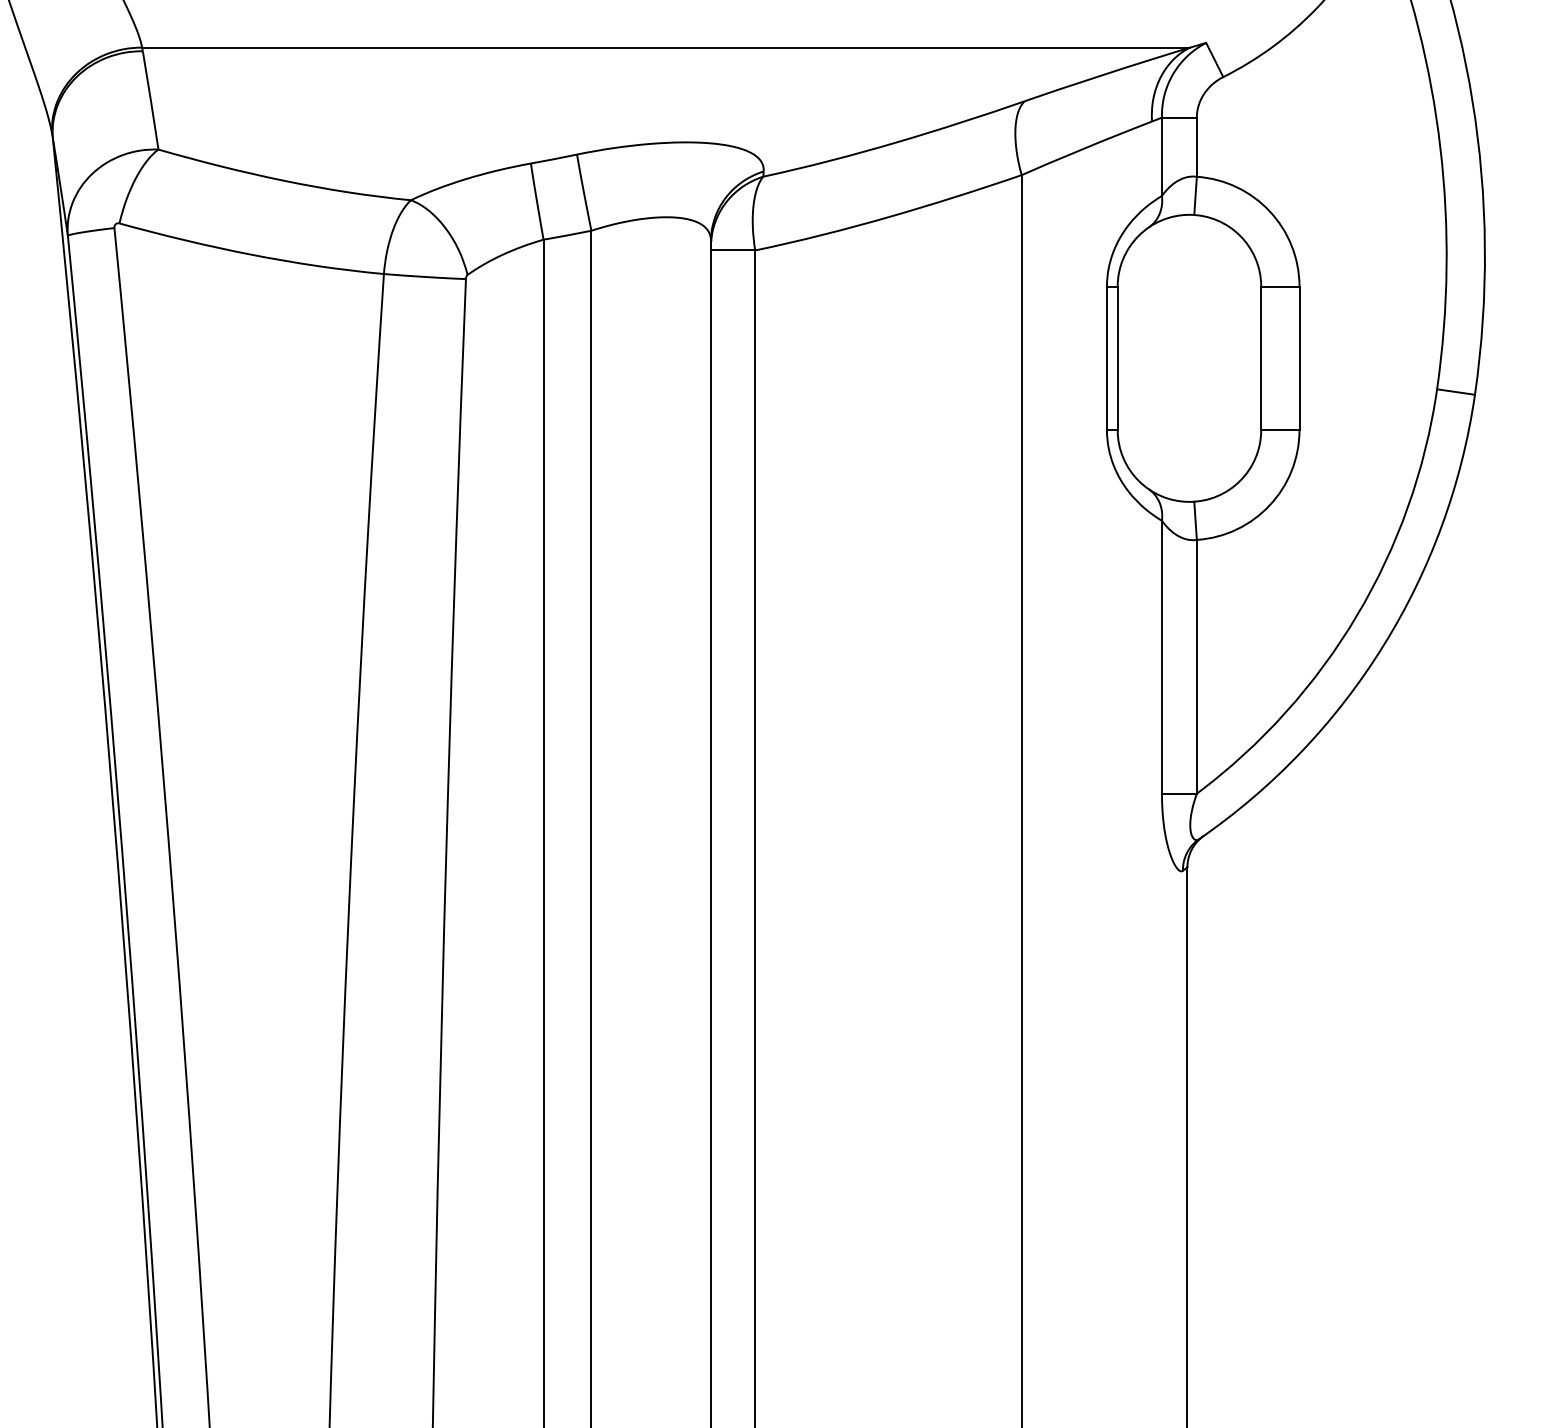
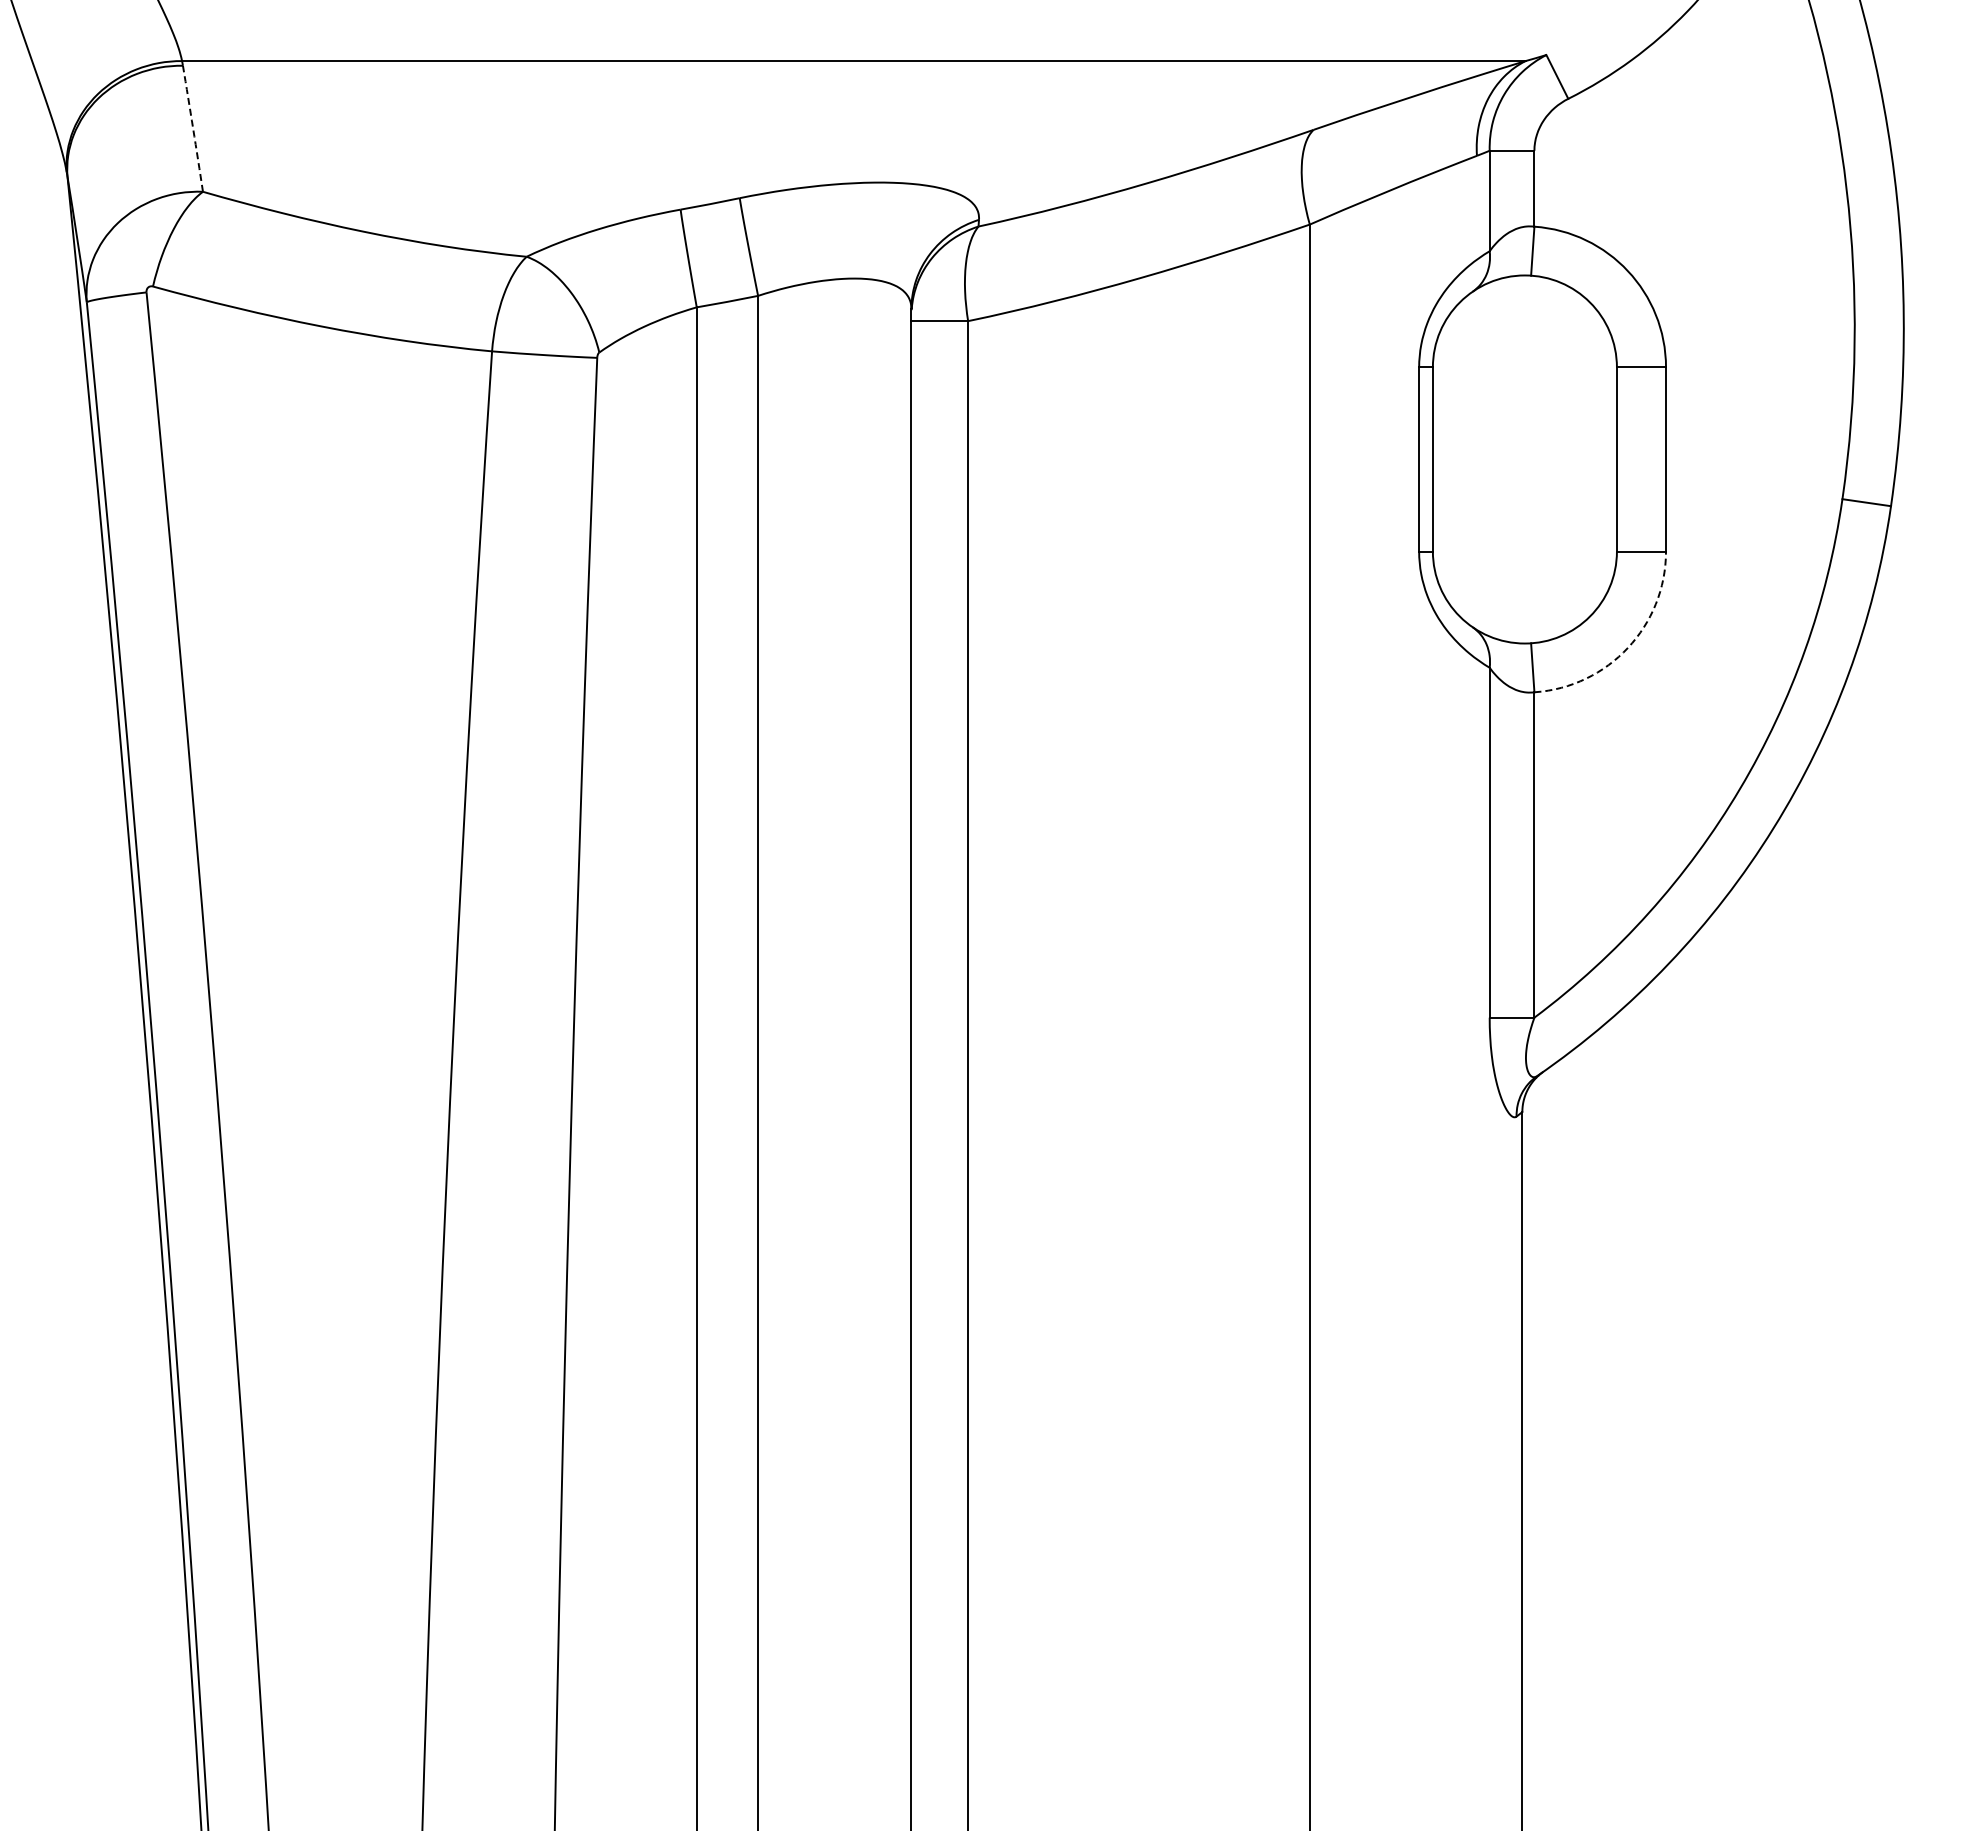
arc: (151, 100) -> (193, 128), solid -> dashed
arc: (1270, 504) -> (1628, 647), solid -> dashed

